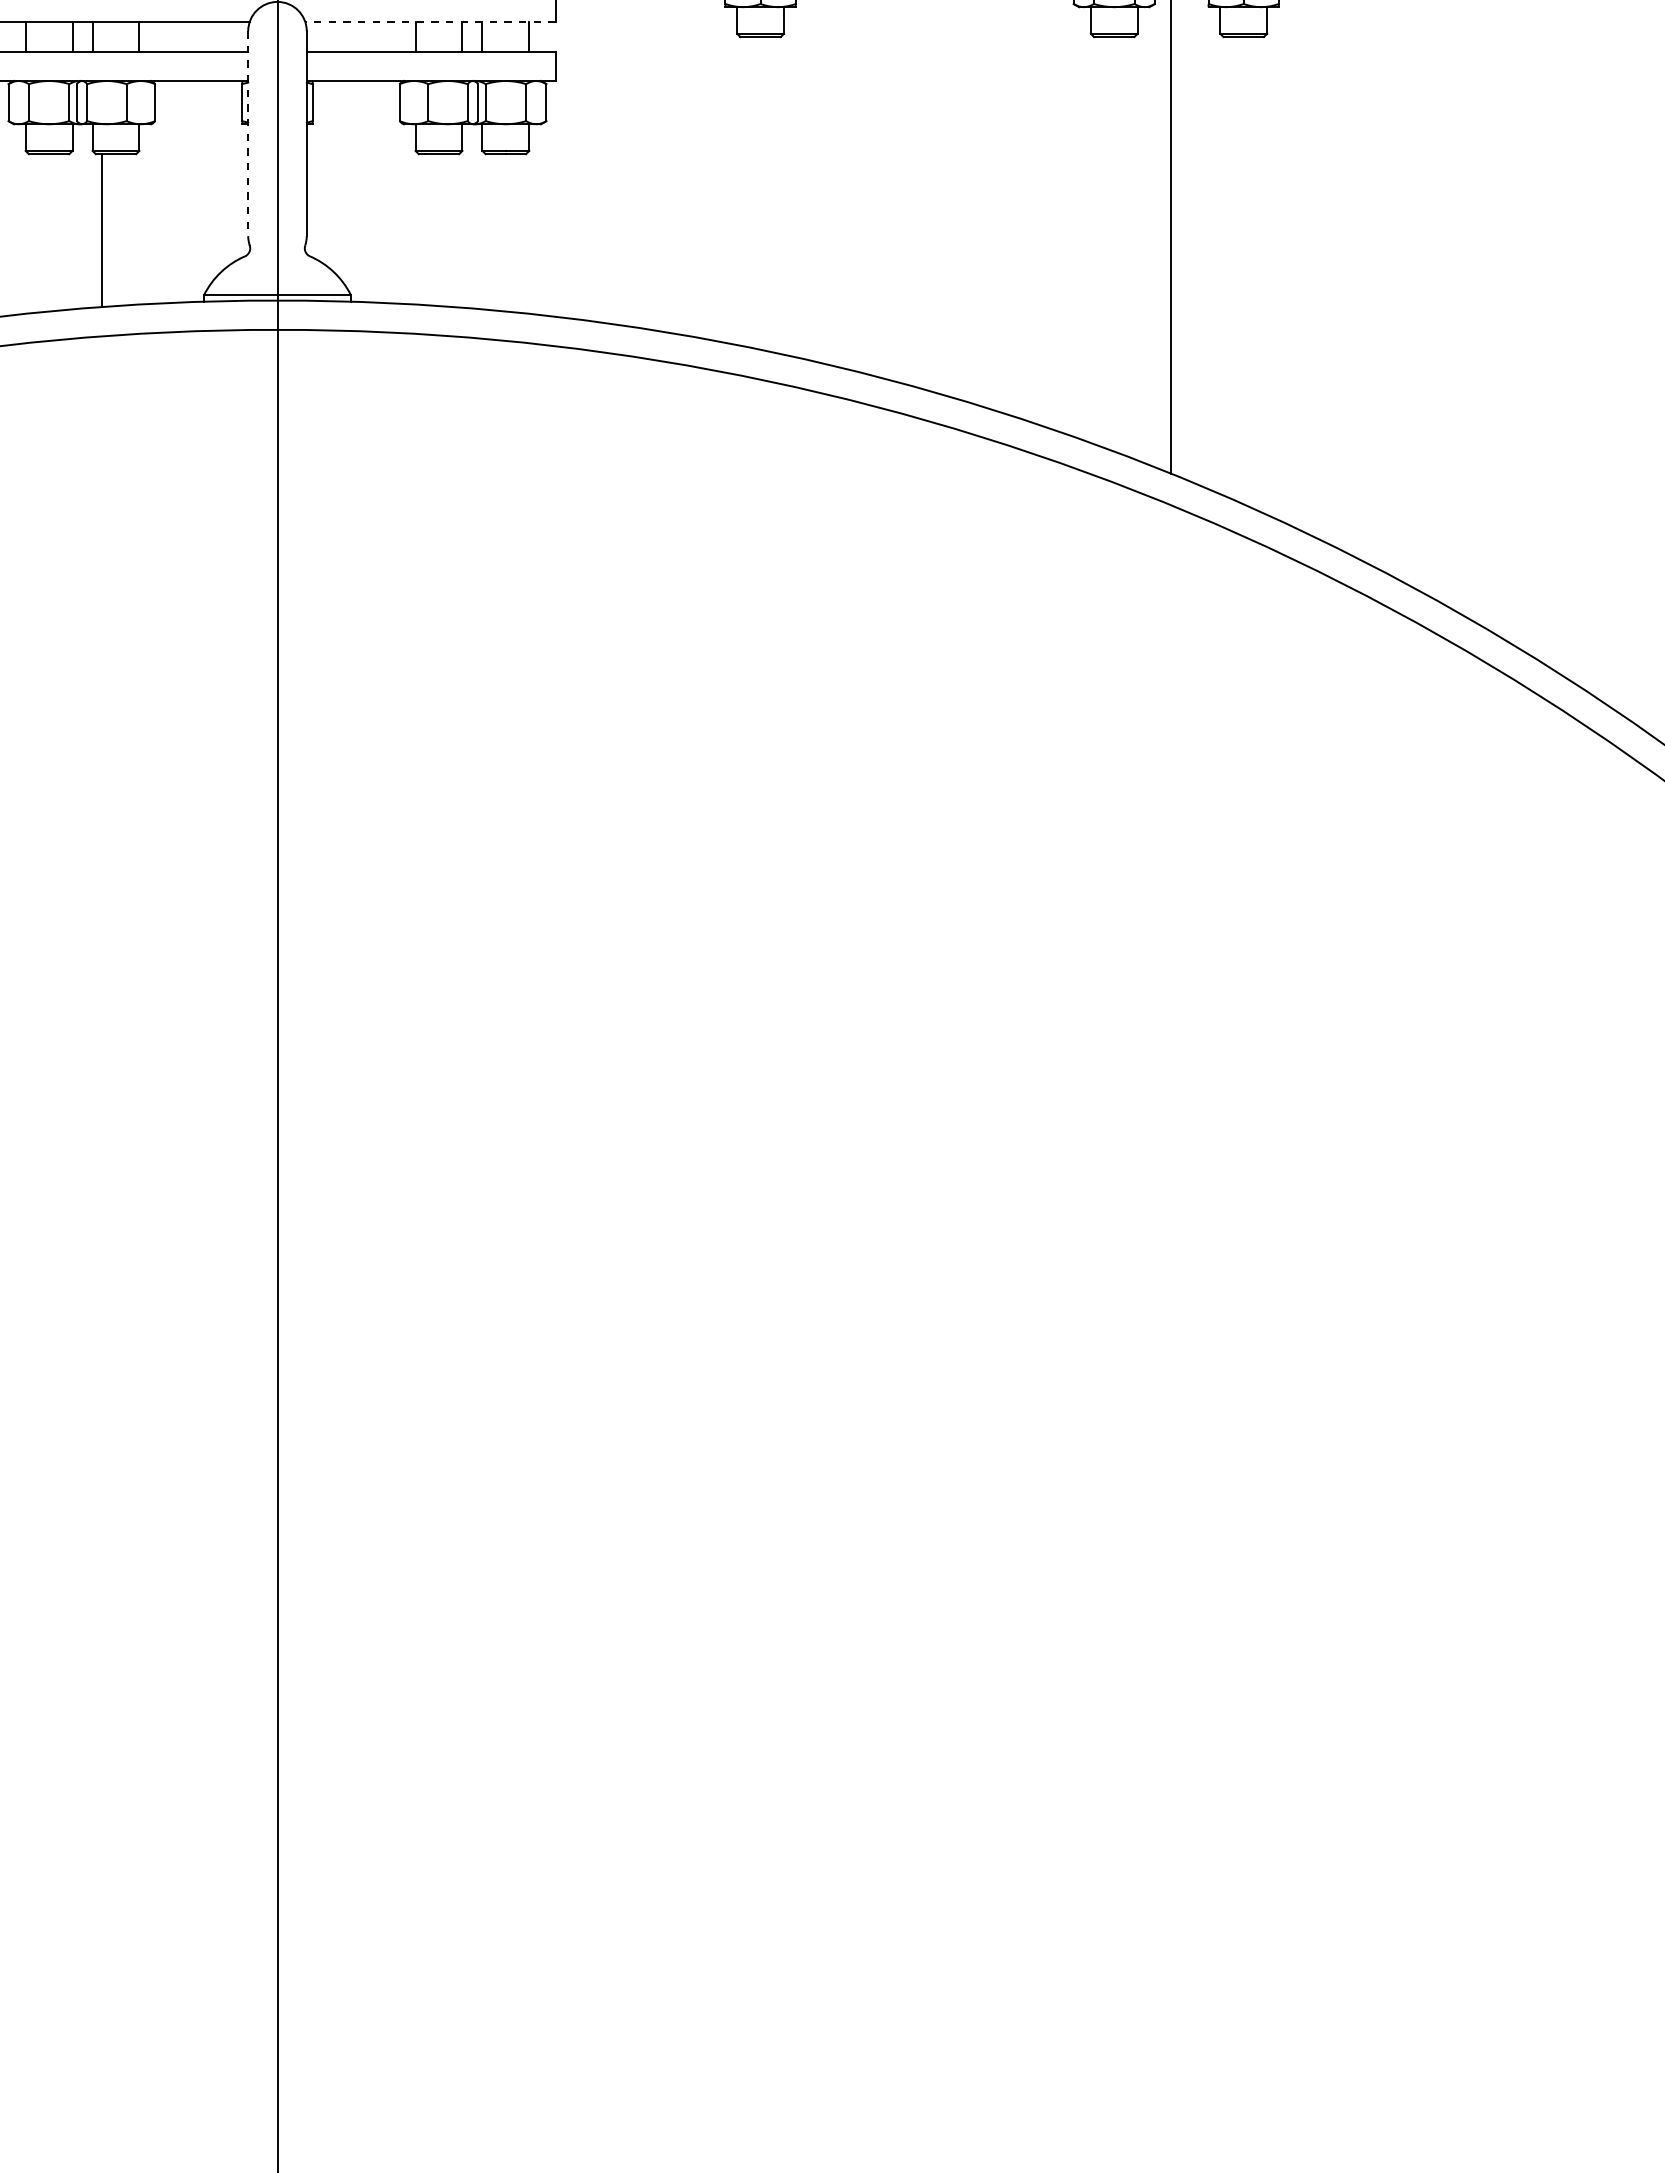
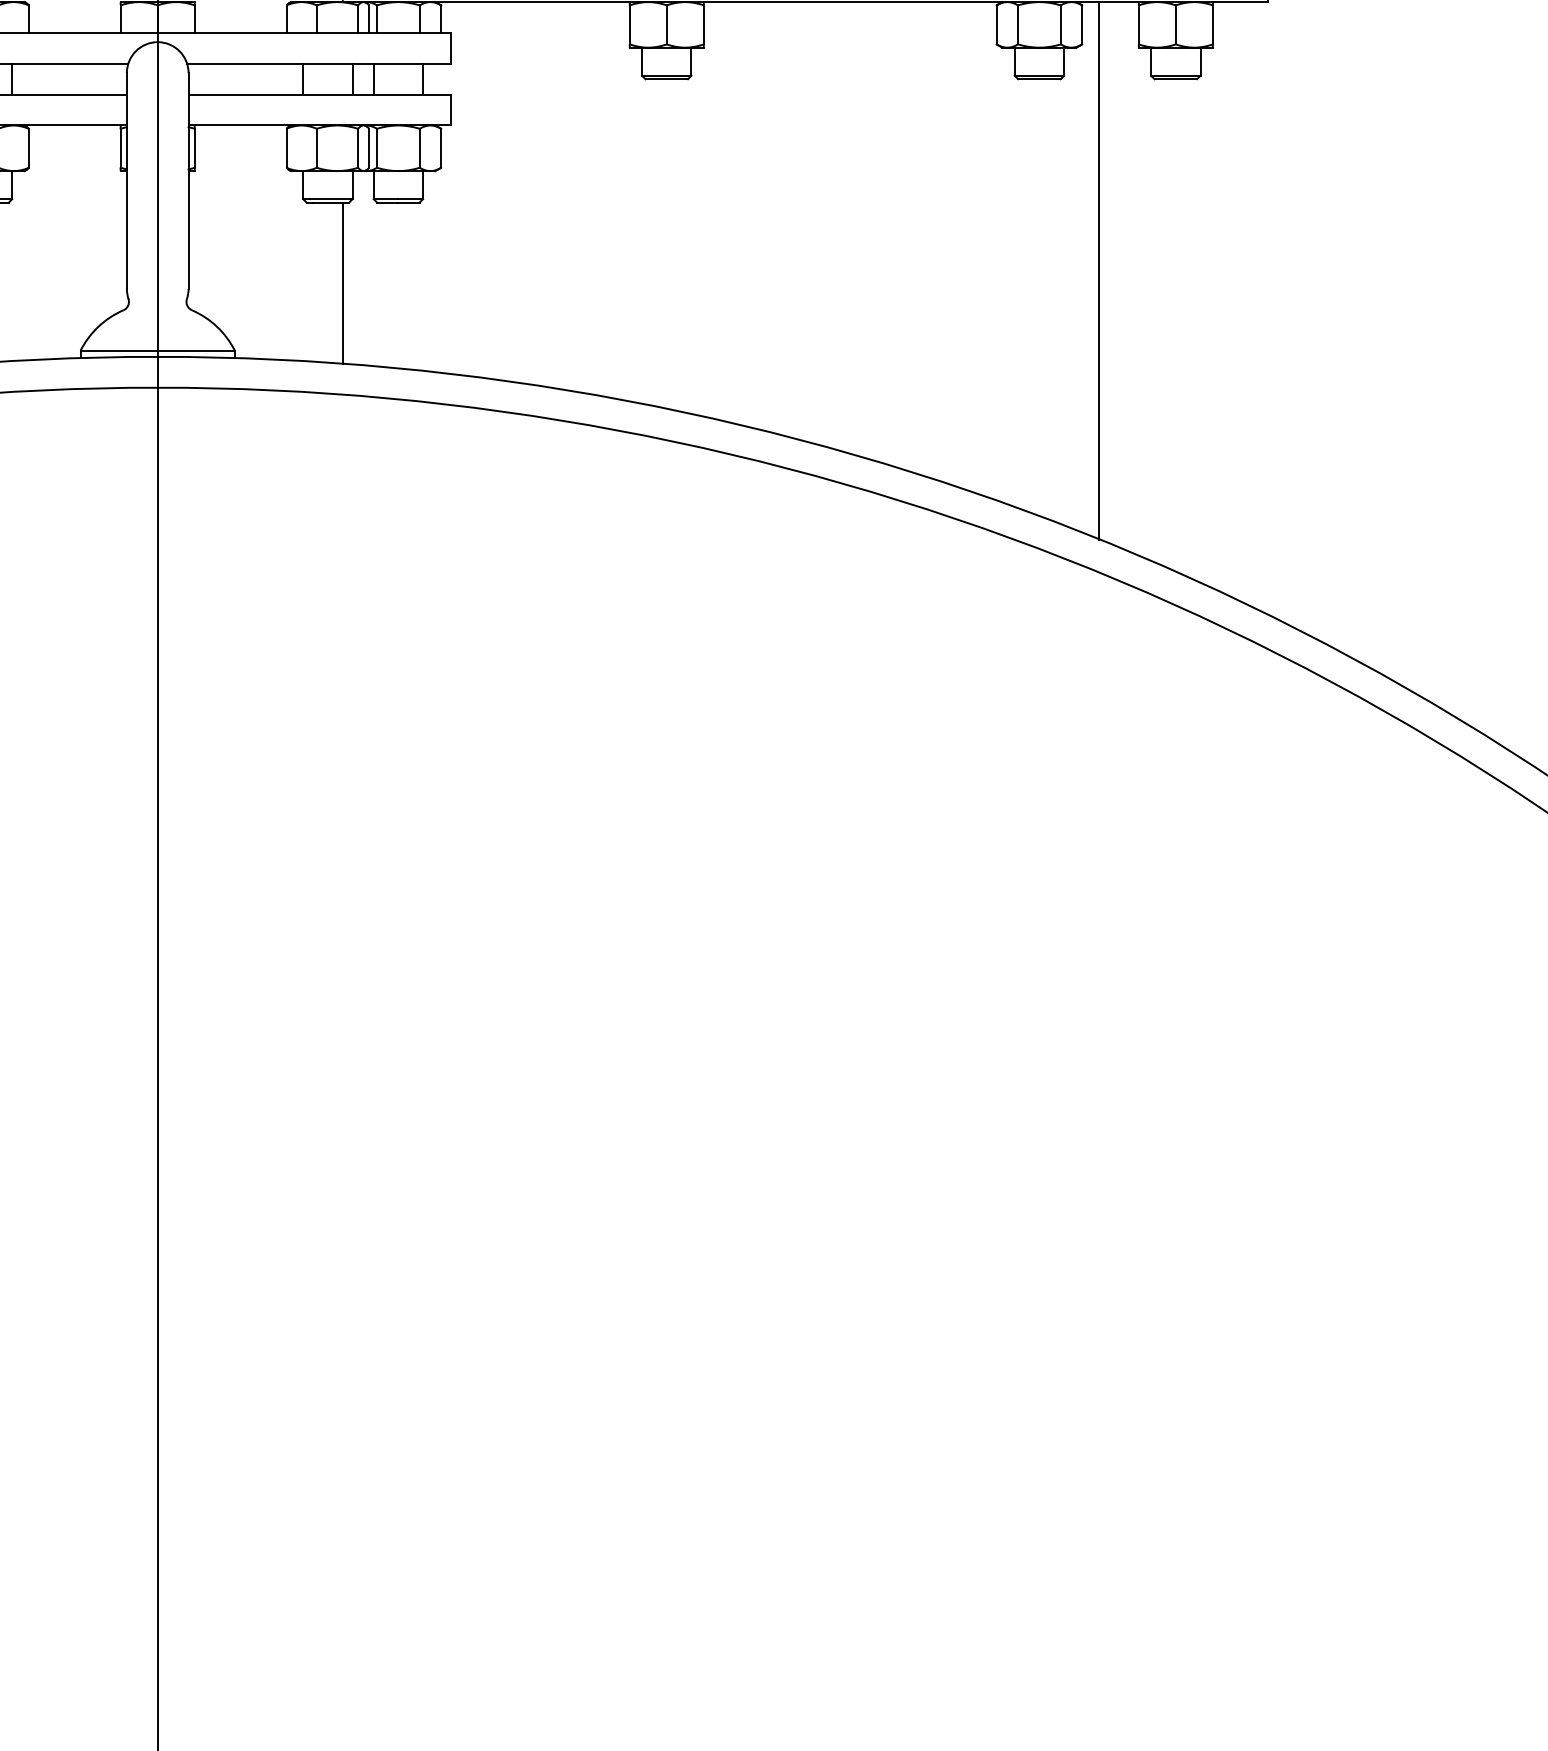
line: (430, 22) -> (318, 63), dashed -> solid
line: (248, 134) -> (127, 181), dashed -> solid
line: (453, 230) -> (343, 283), added

